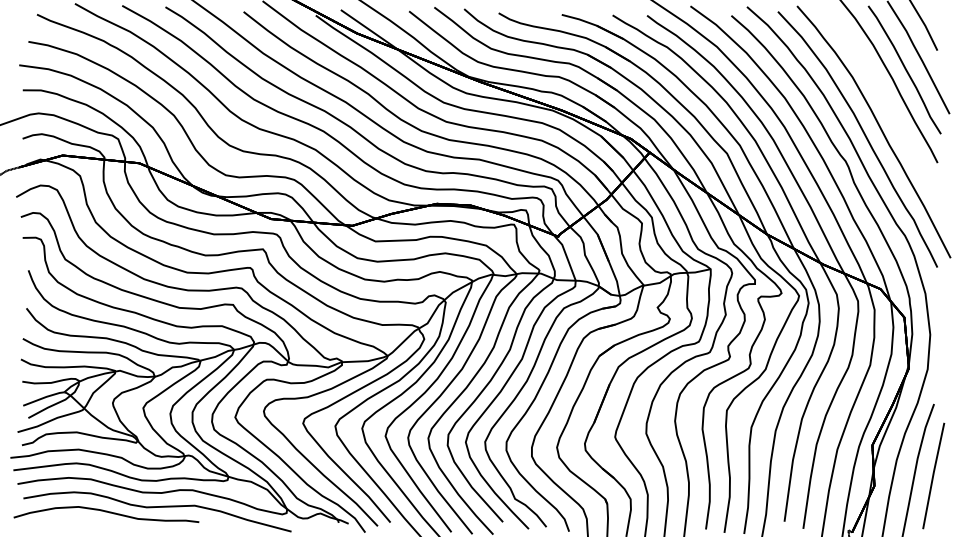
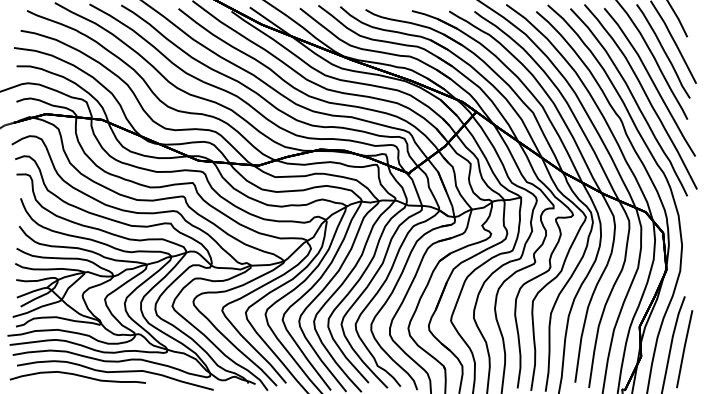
part: (885, 111) -> (649, 81), added

